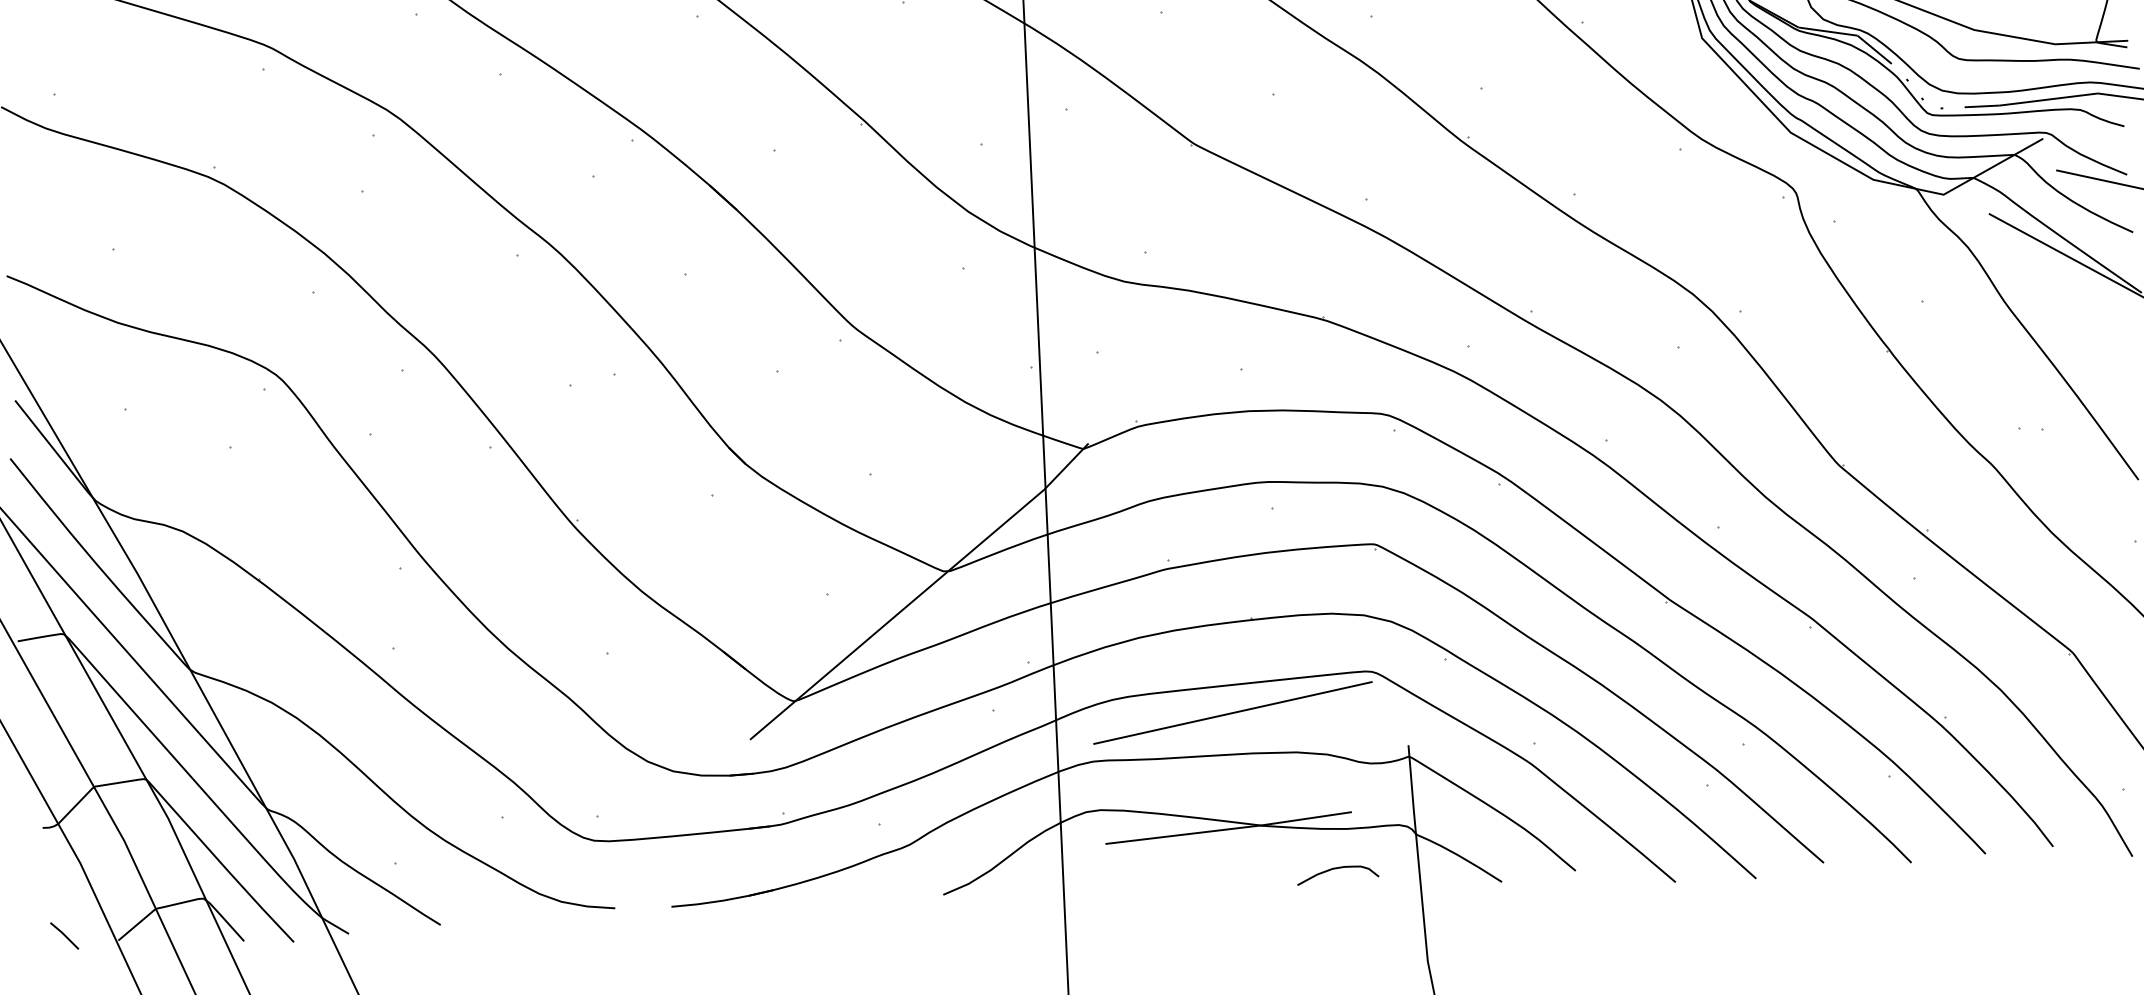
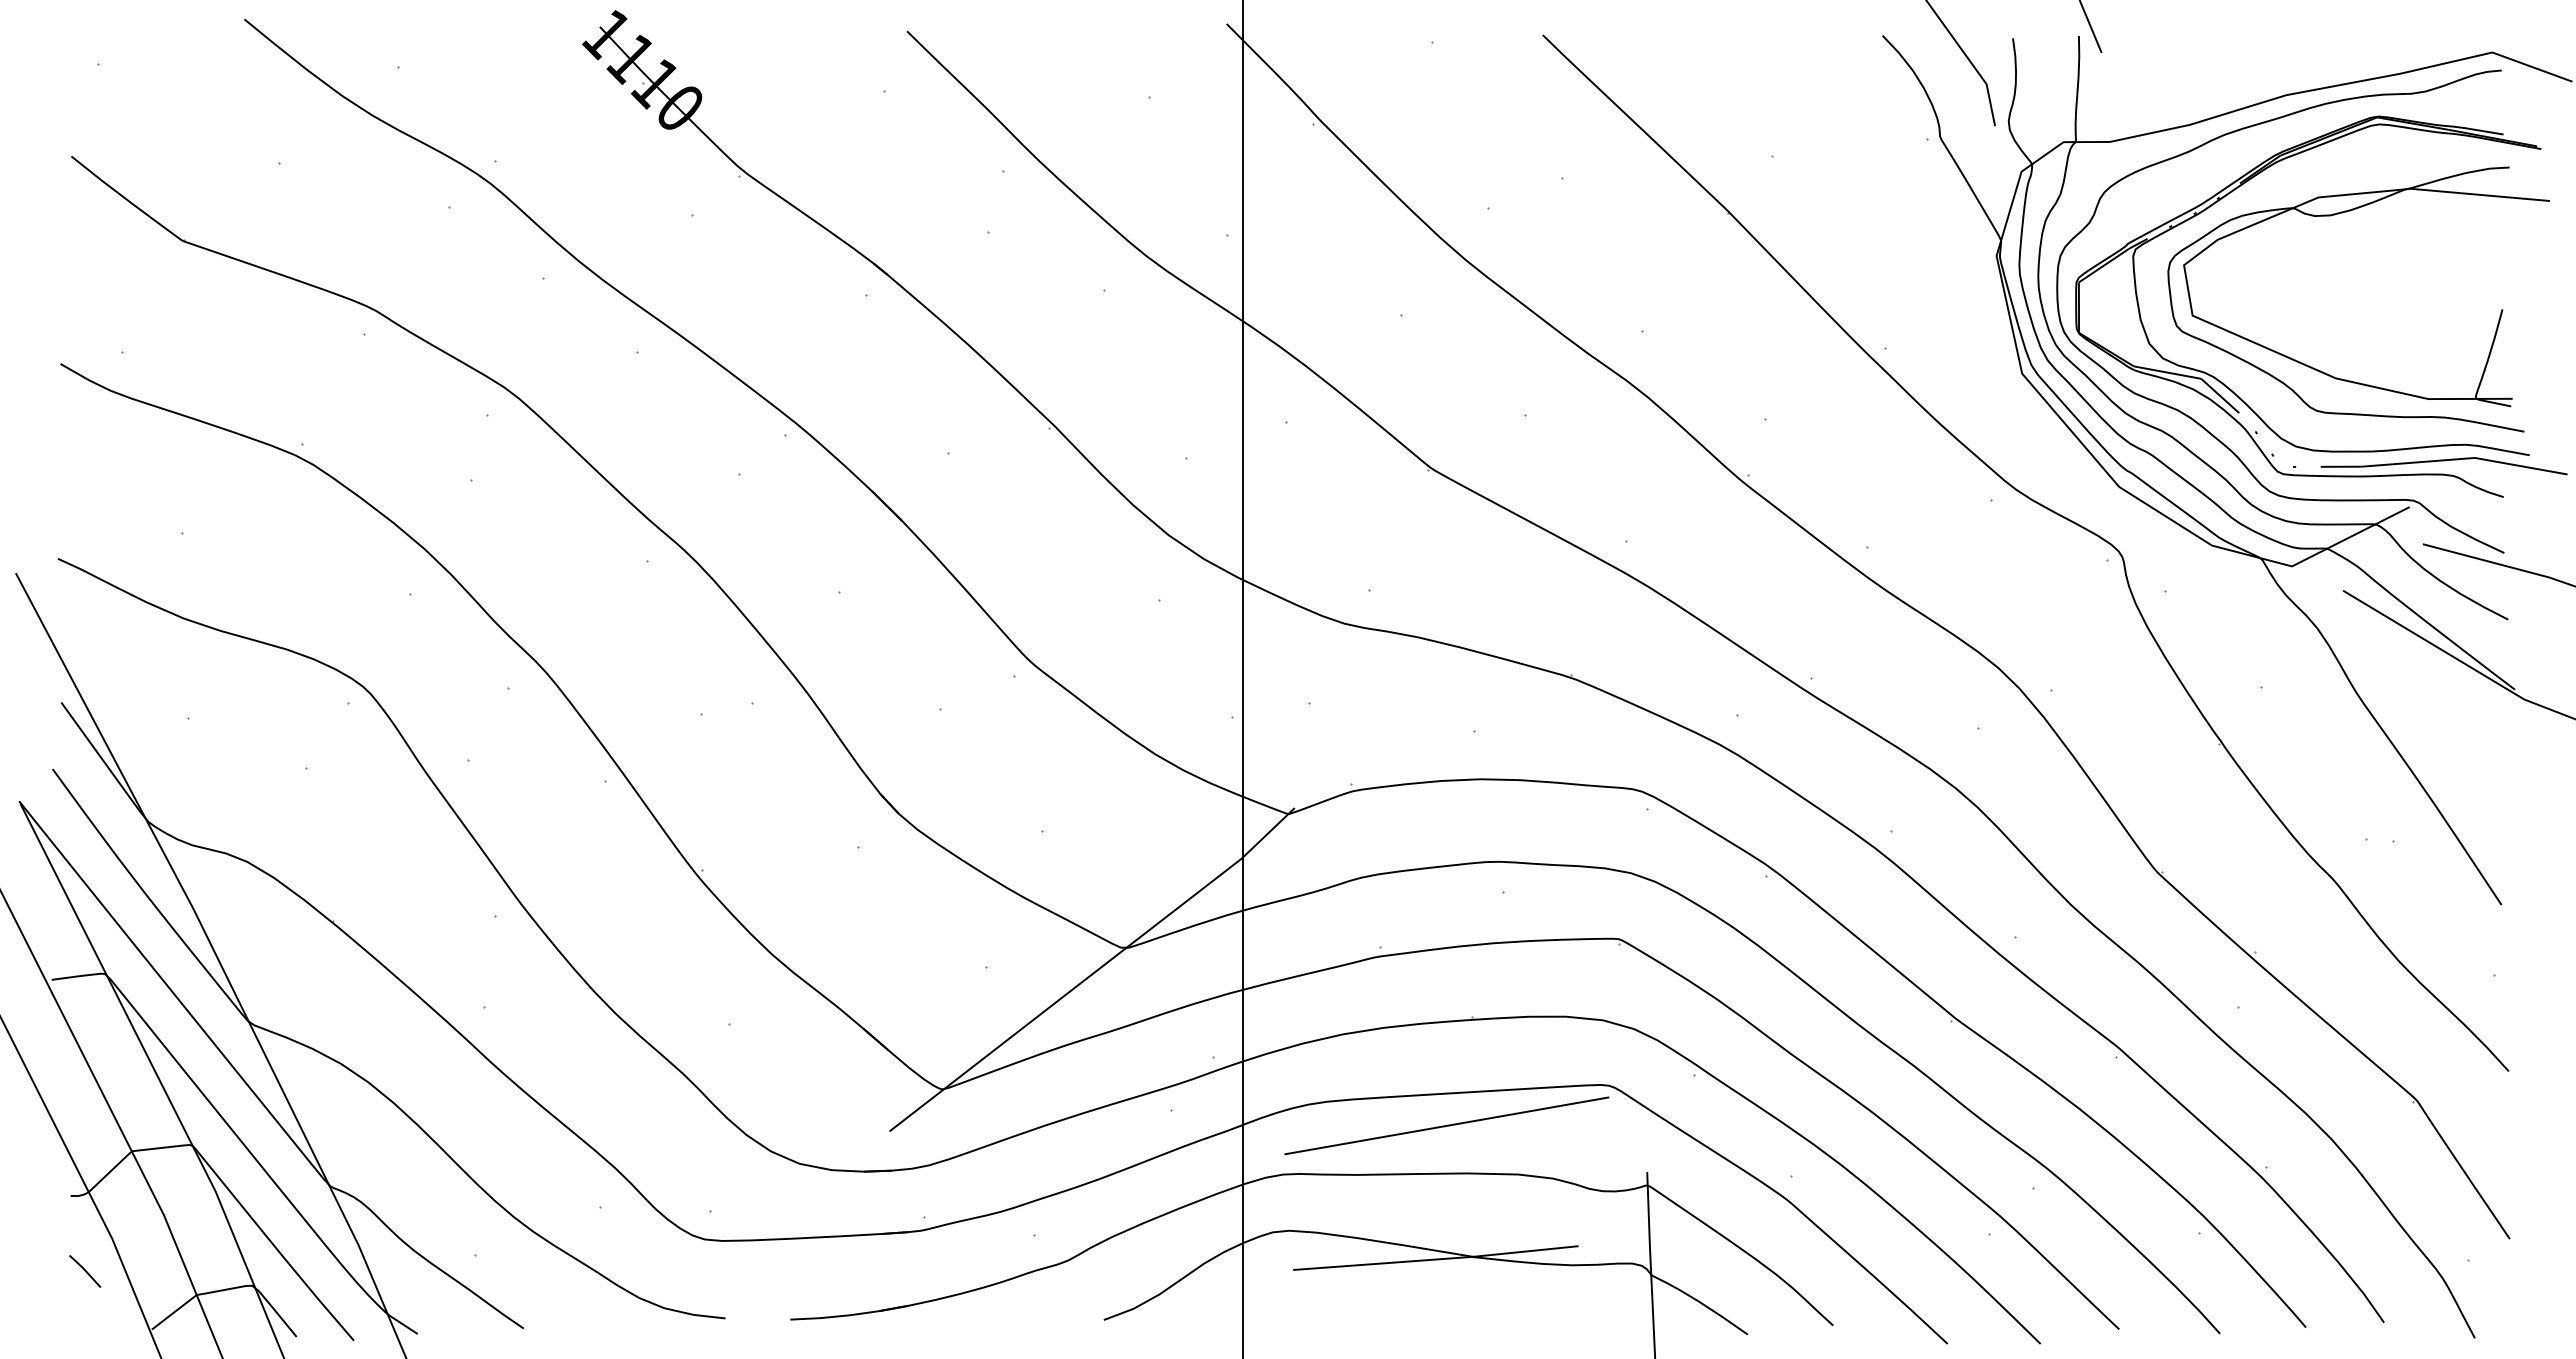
curve: (1337, 868) -> (1559, 1310), removed
line: (64, 935) -> (85, 1271), moved

